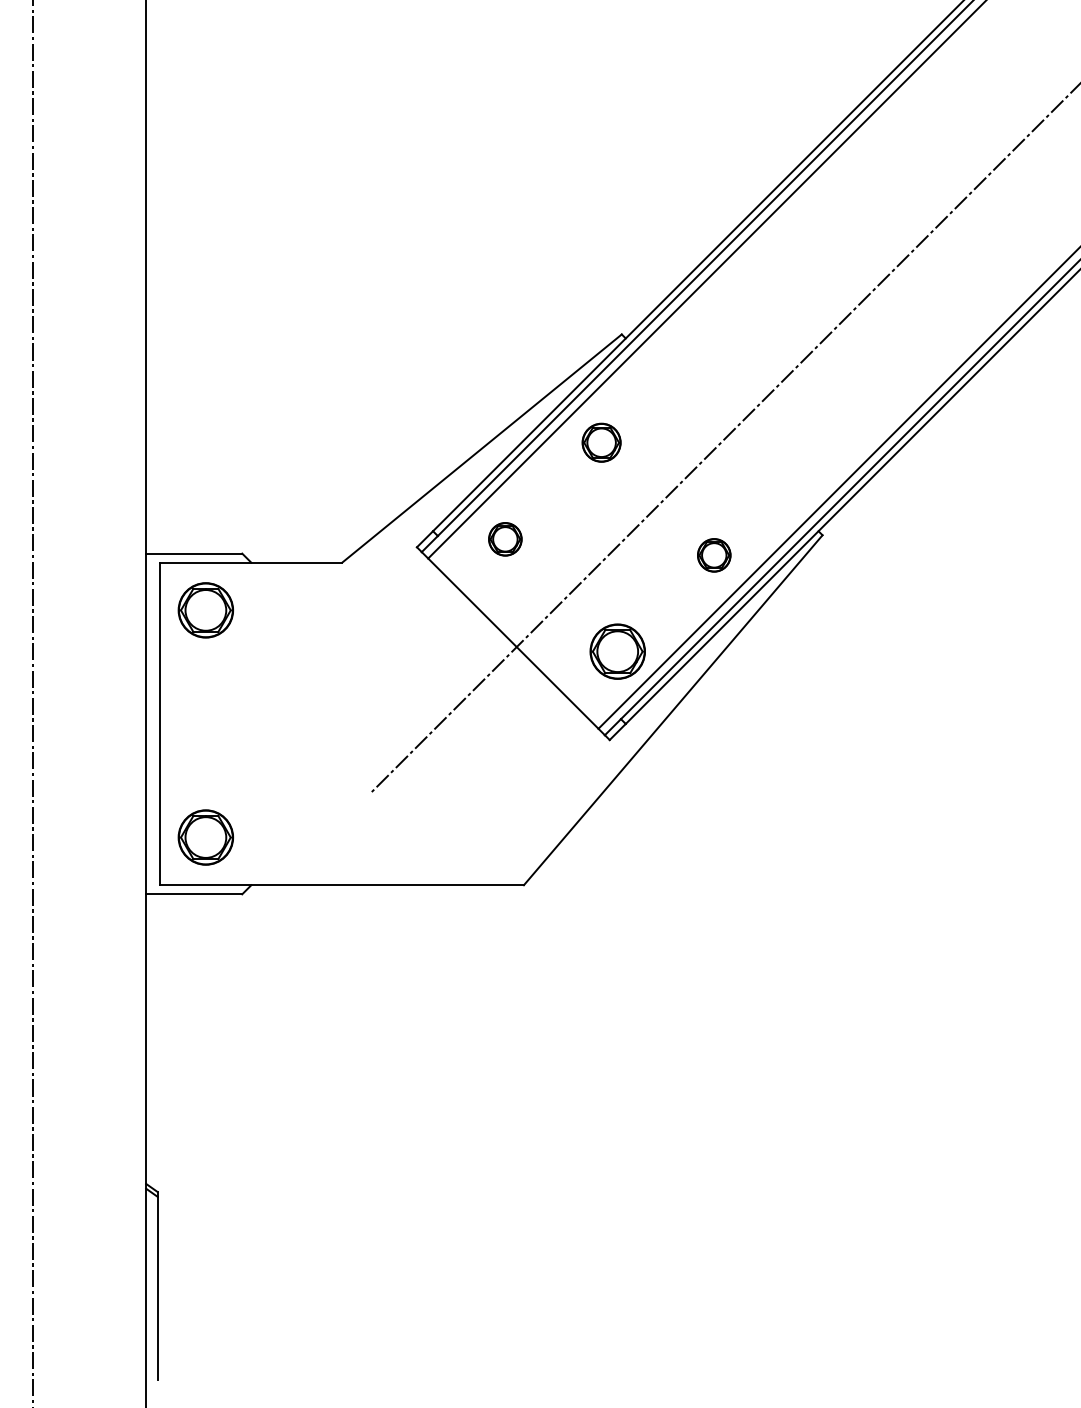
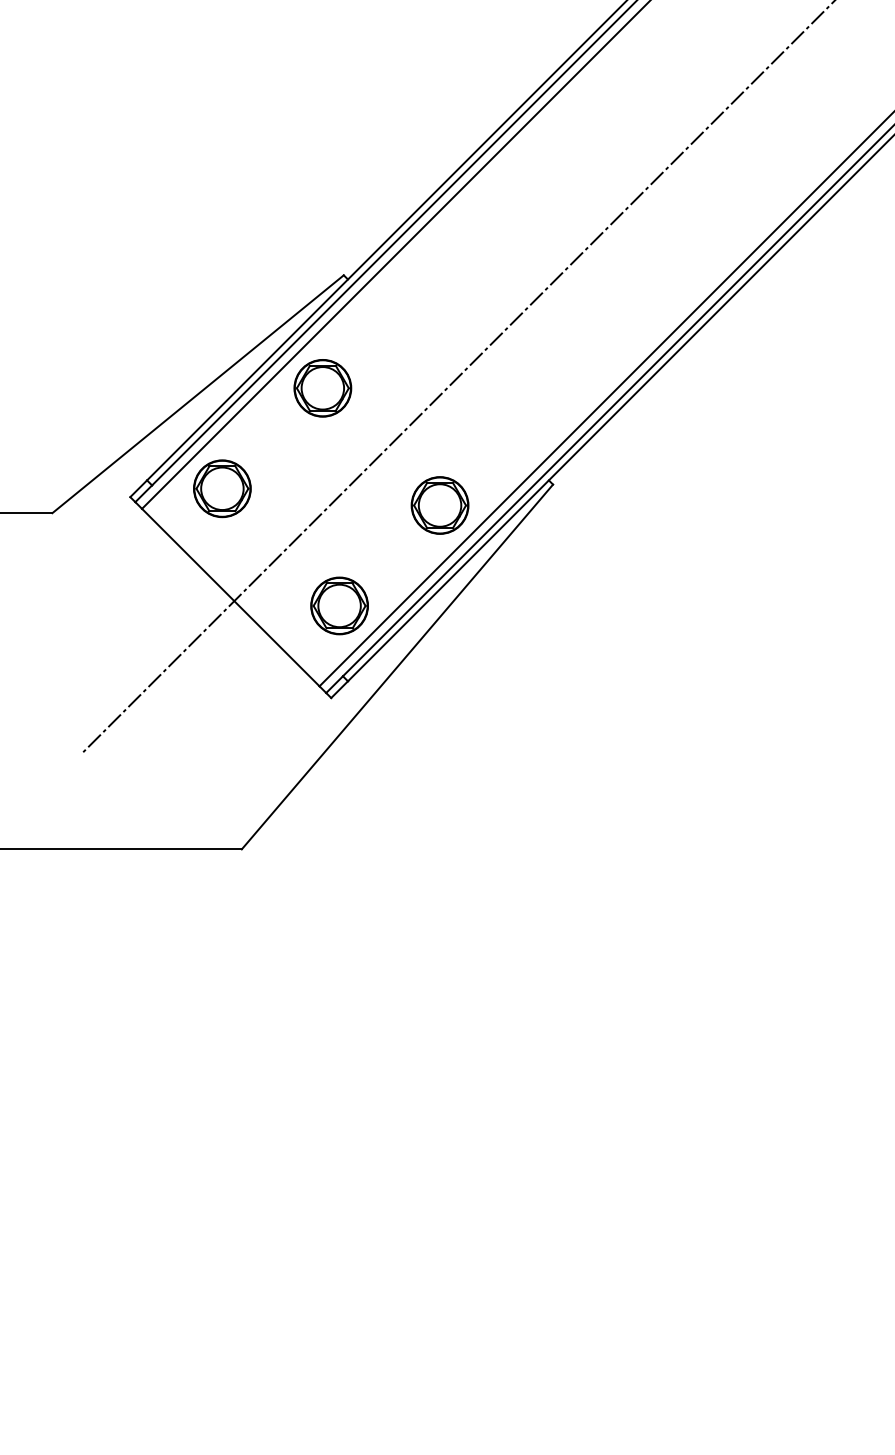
part: (601, 442) -> (322, 387), size x1.43
part: (505, 539) -> (222, 489), size x1.67
part: (714, 555) -> (440, 505), size x1.67

